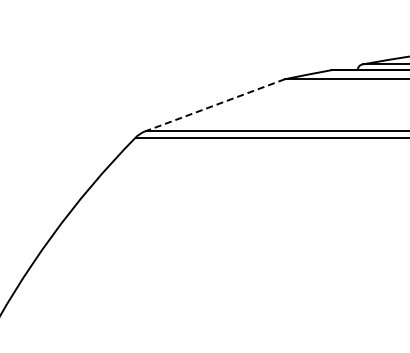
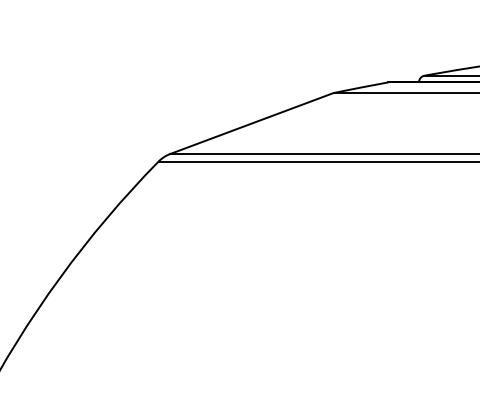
line: (214, 105) -> (251, 123), dashed -> solid

